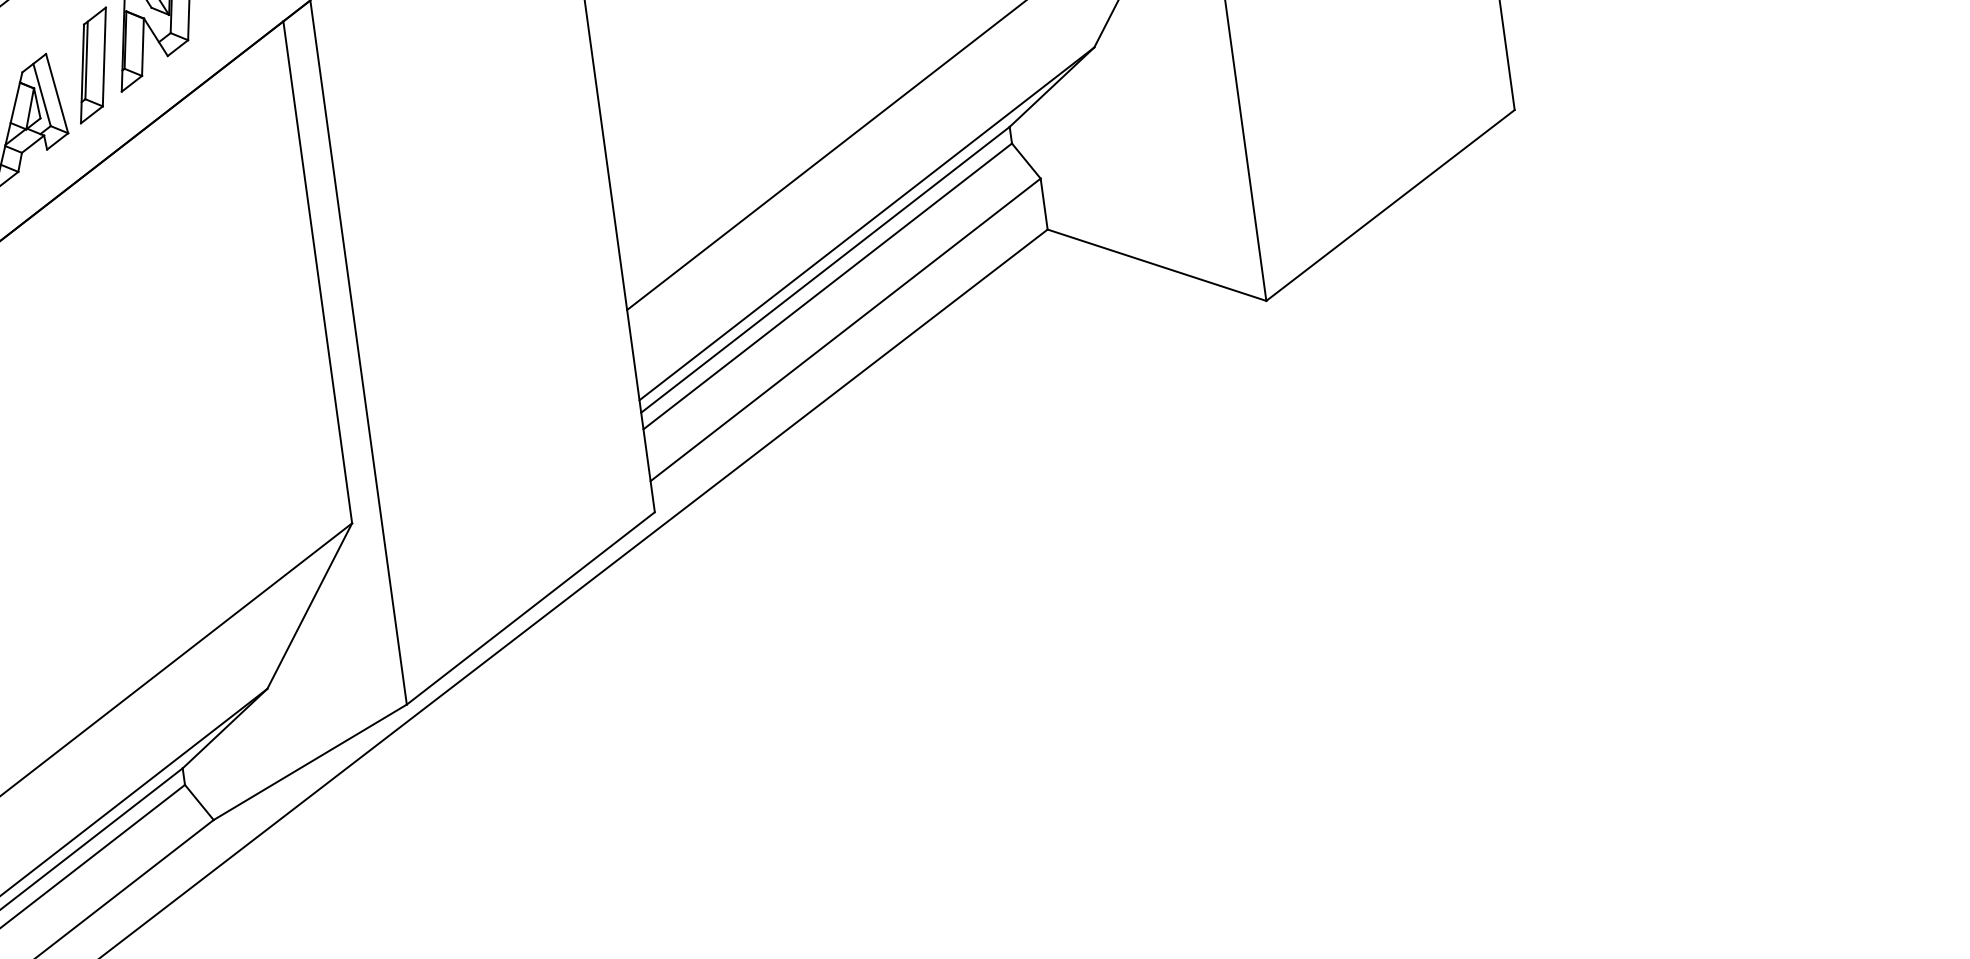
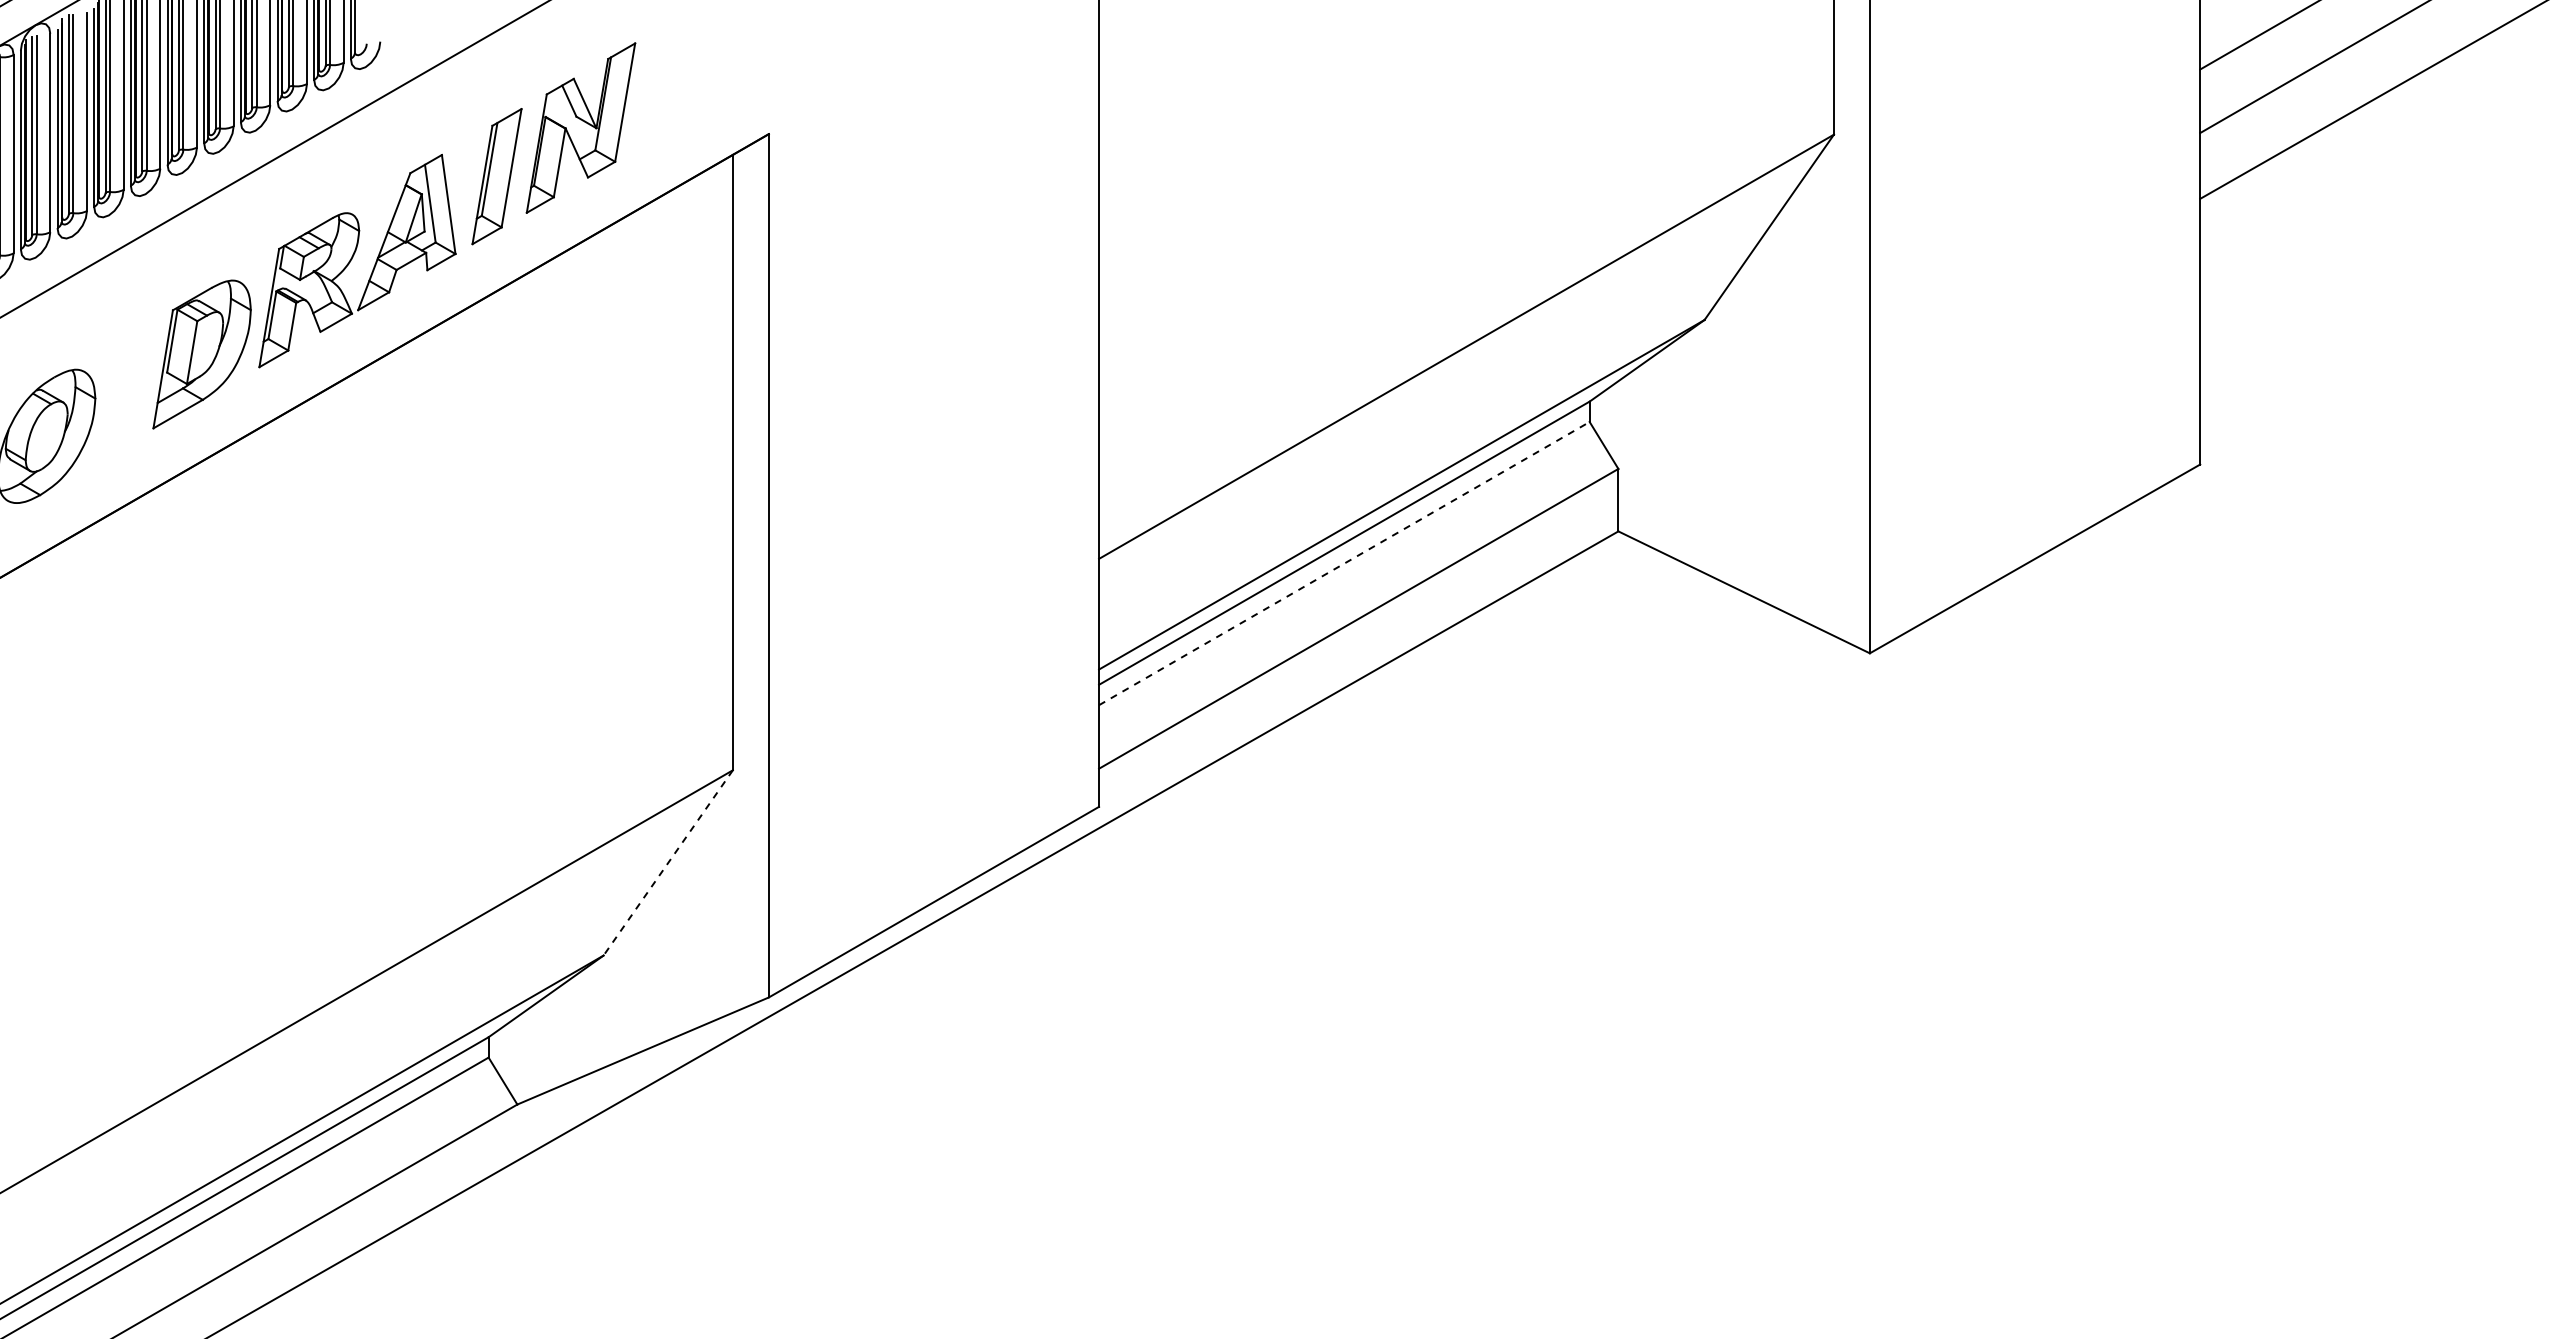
line: (827, 286) -> (1344, 563), solid -> dashed
line: (309, 605) -> (668, 862), solid -> dashed

